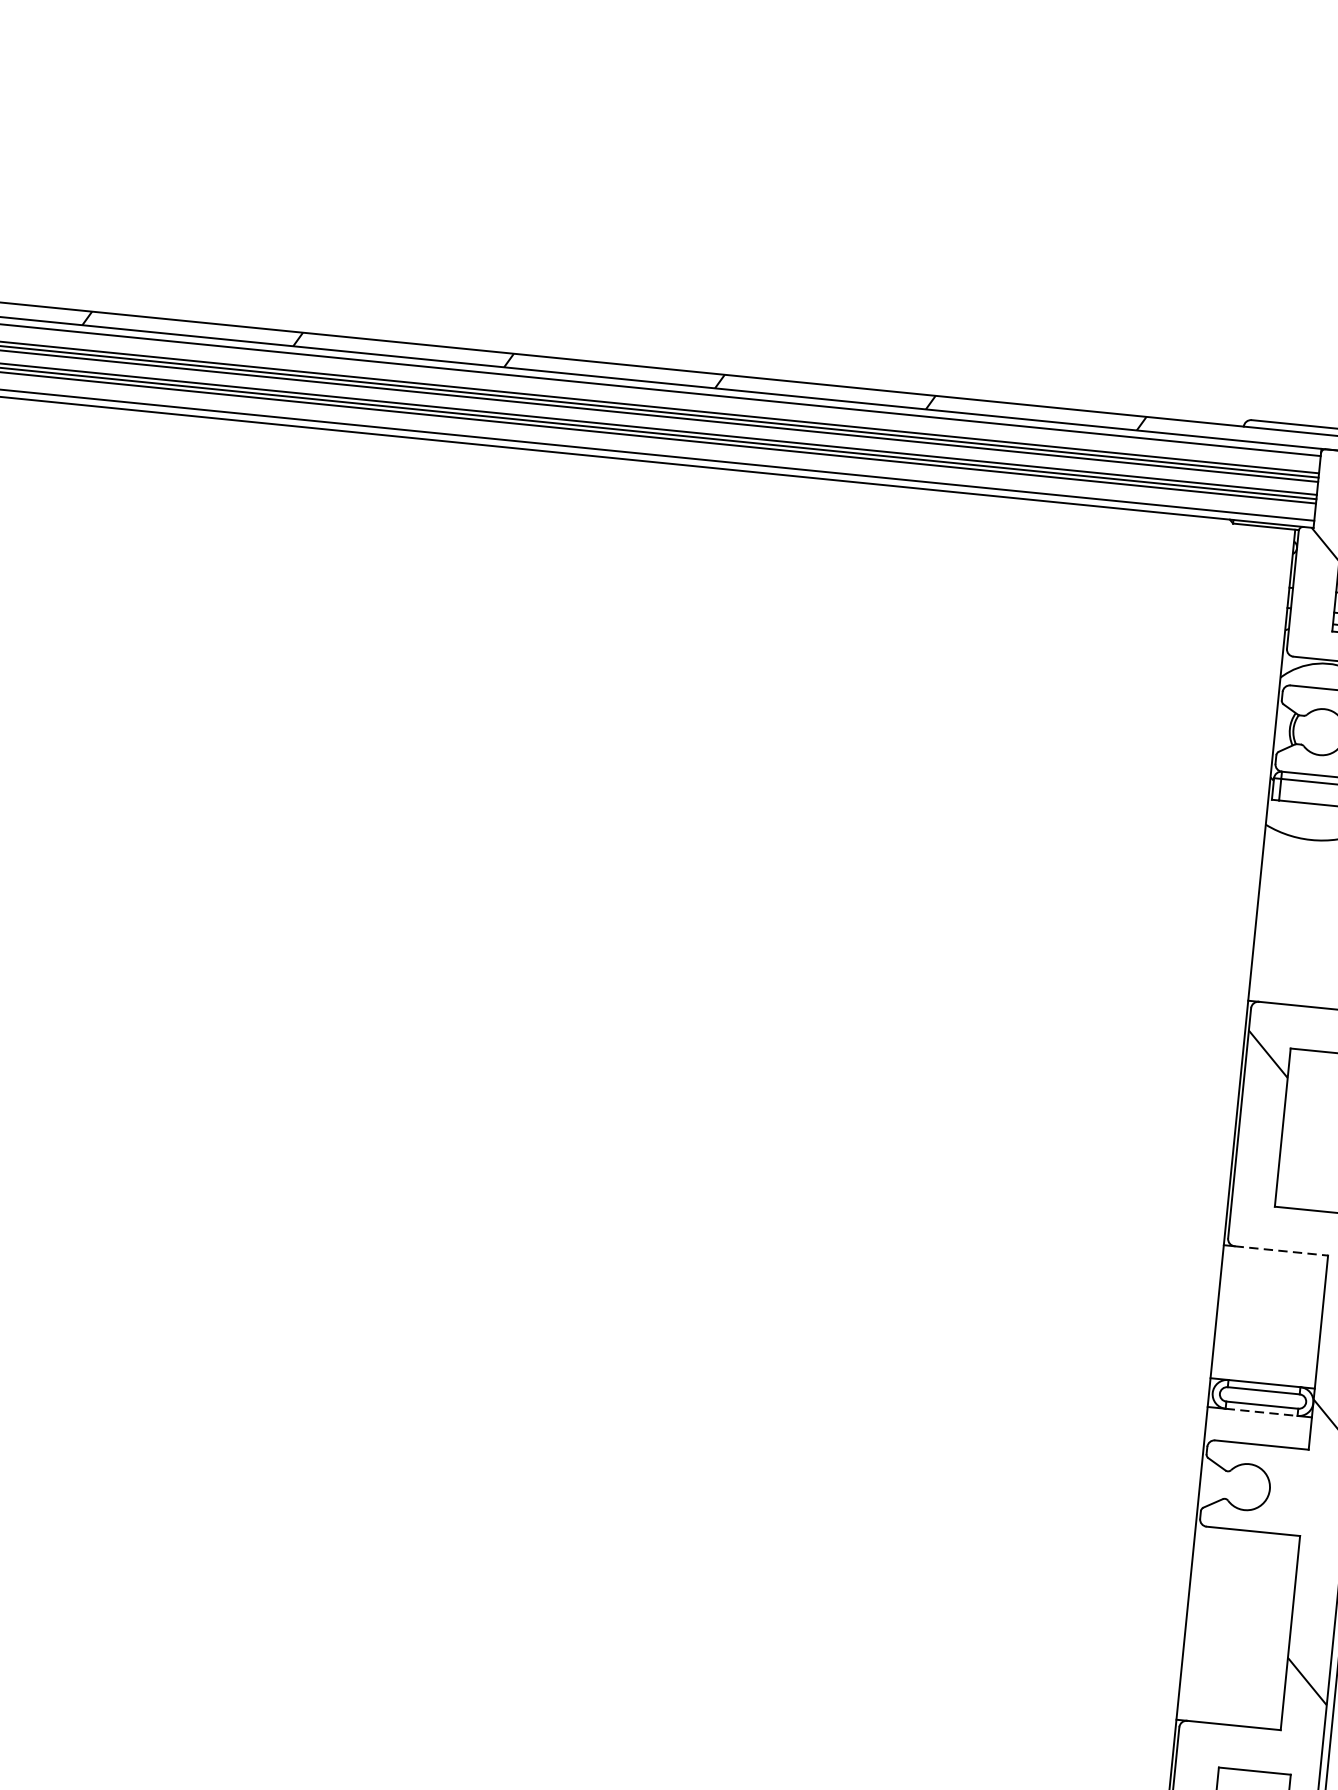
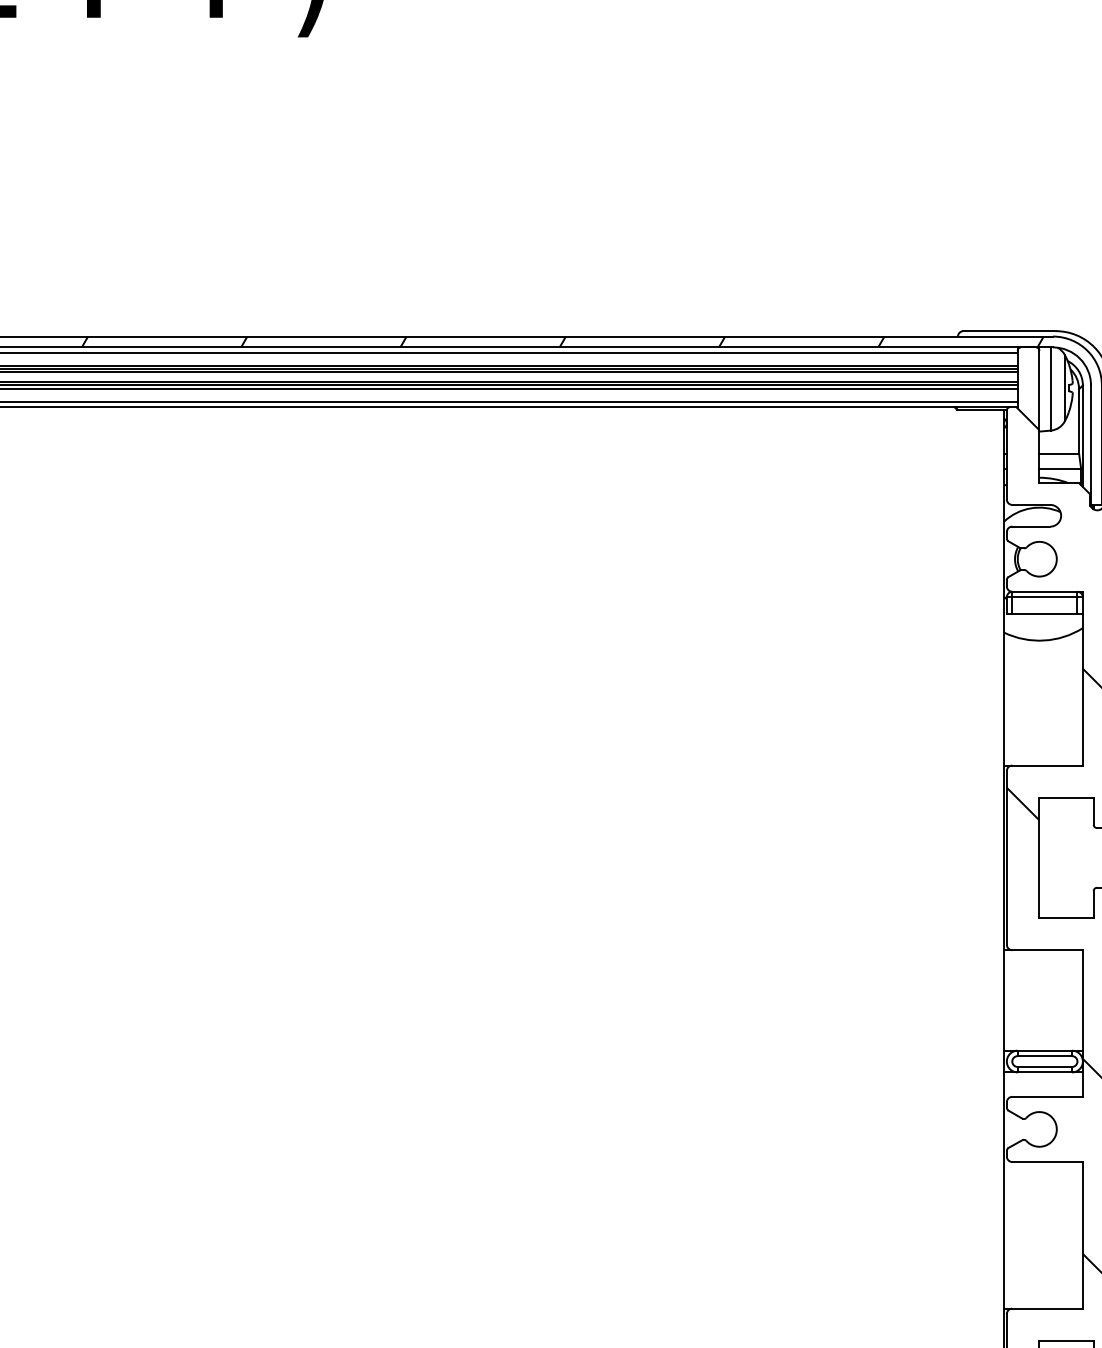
line: (1282, 1251) -> (1048, 950), dashed -> solid
line: (1262, 1412) -> (1045, 1072), dashed -> solid

